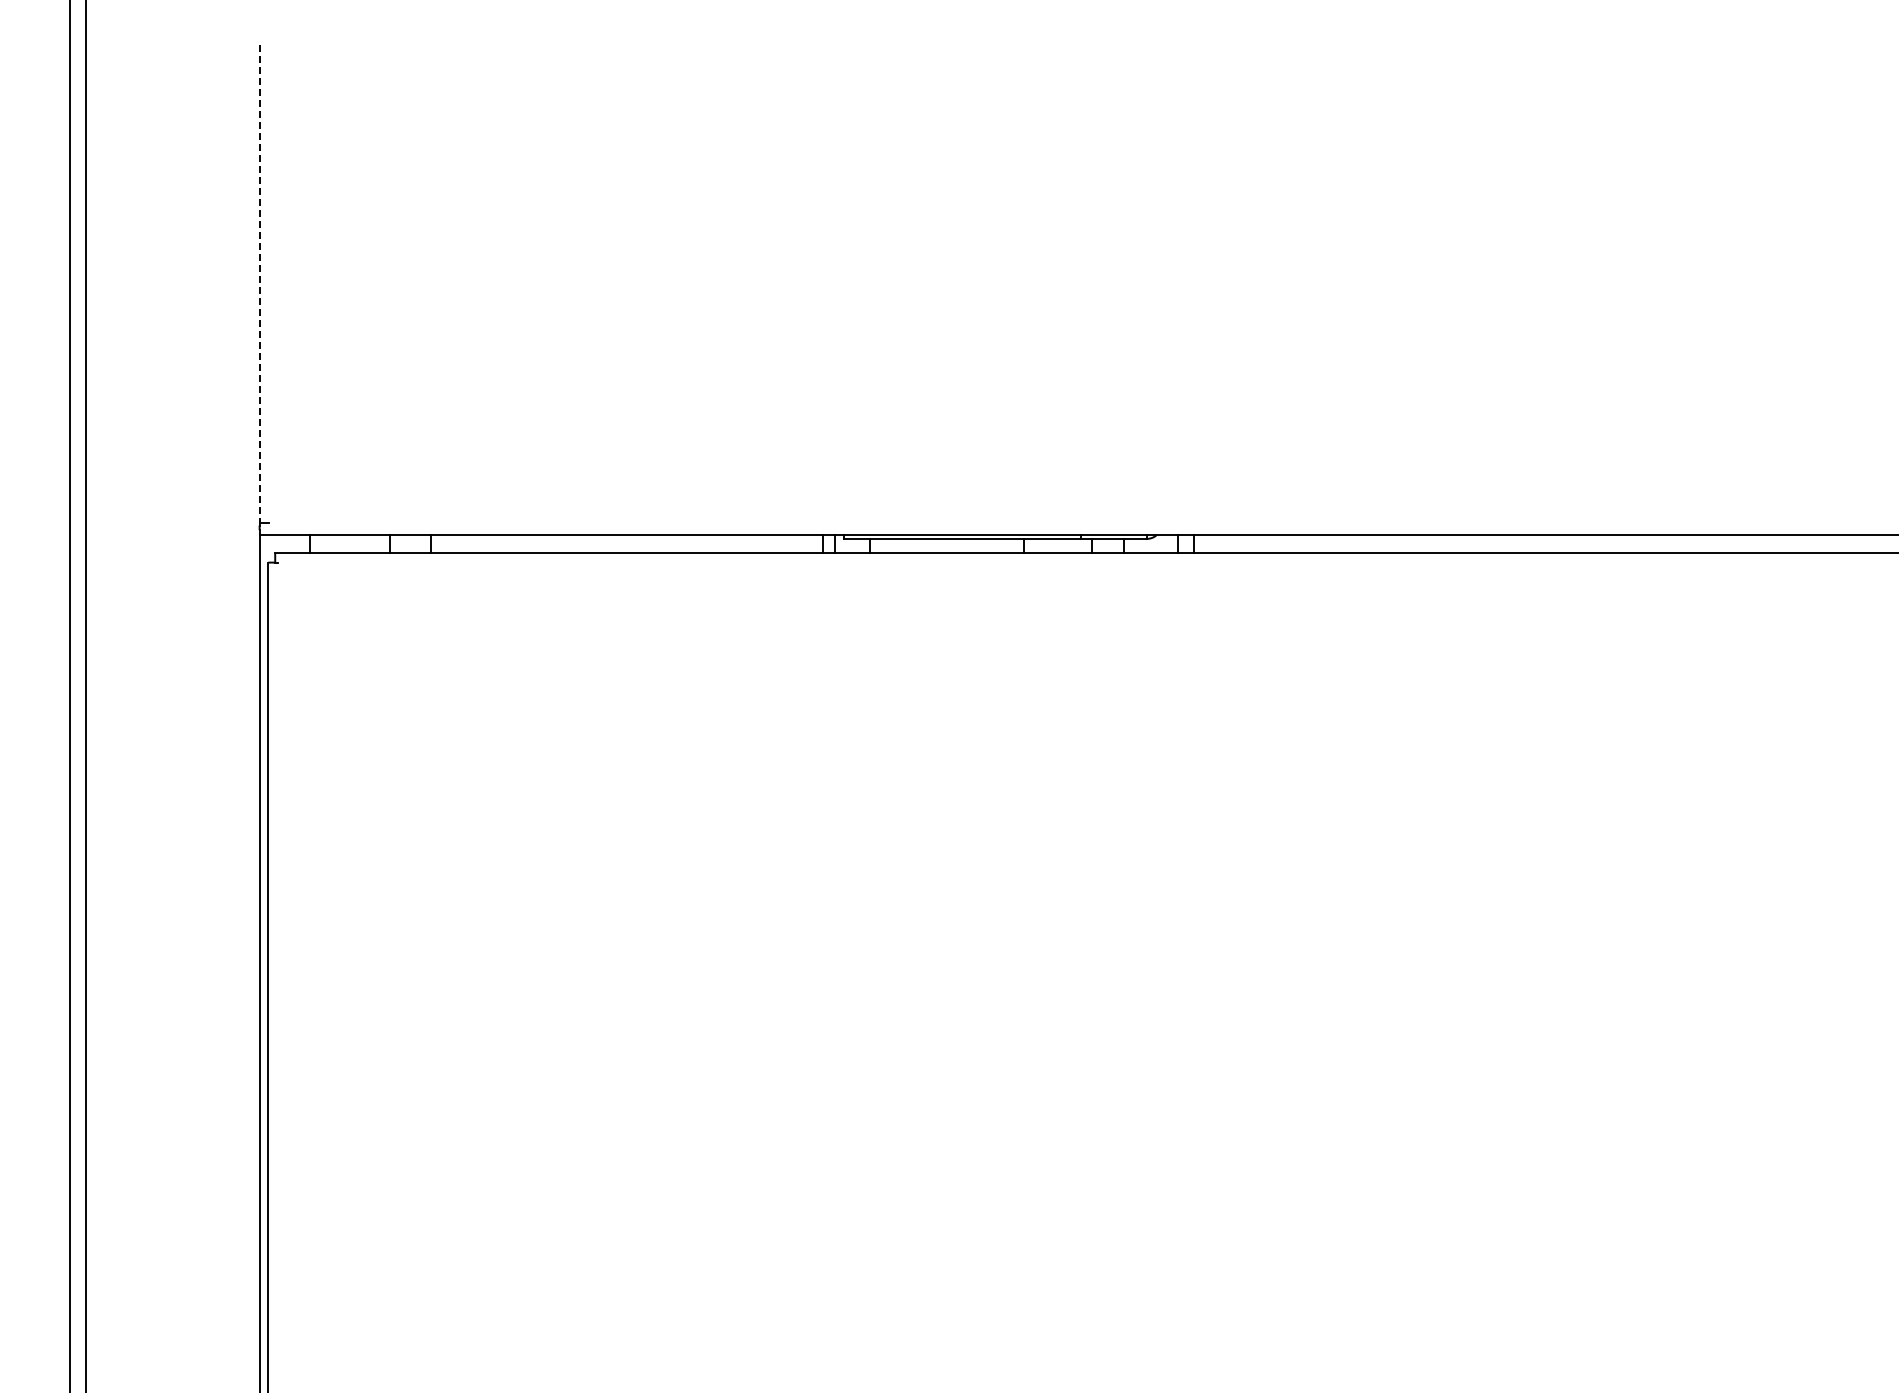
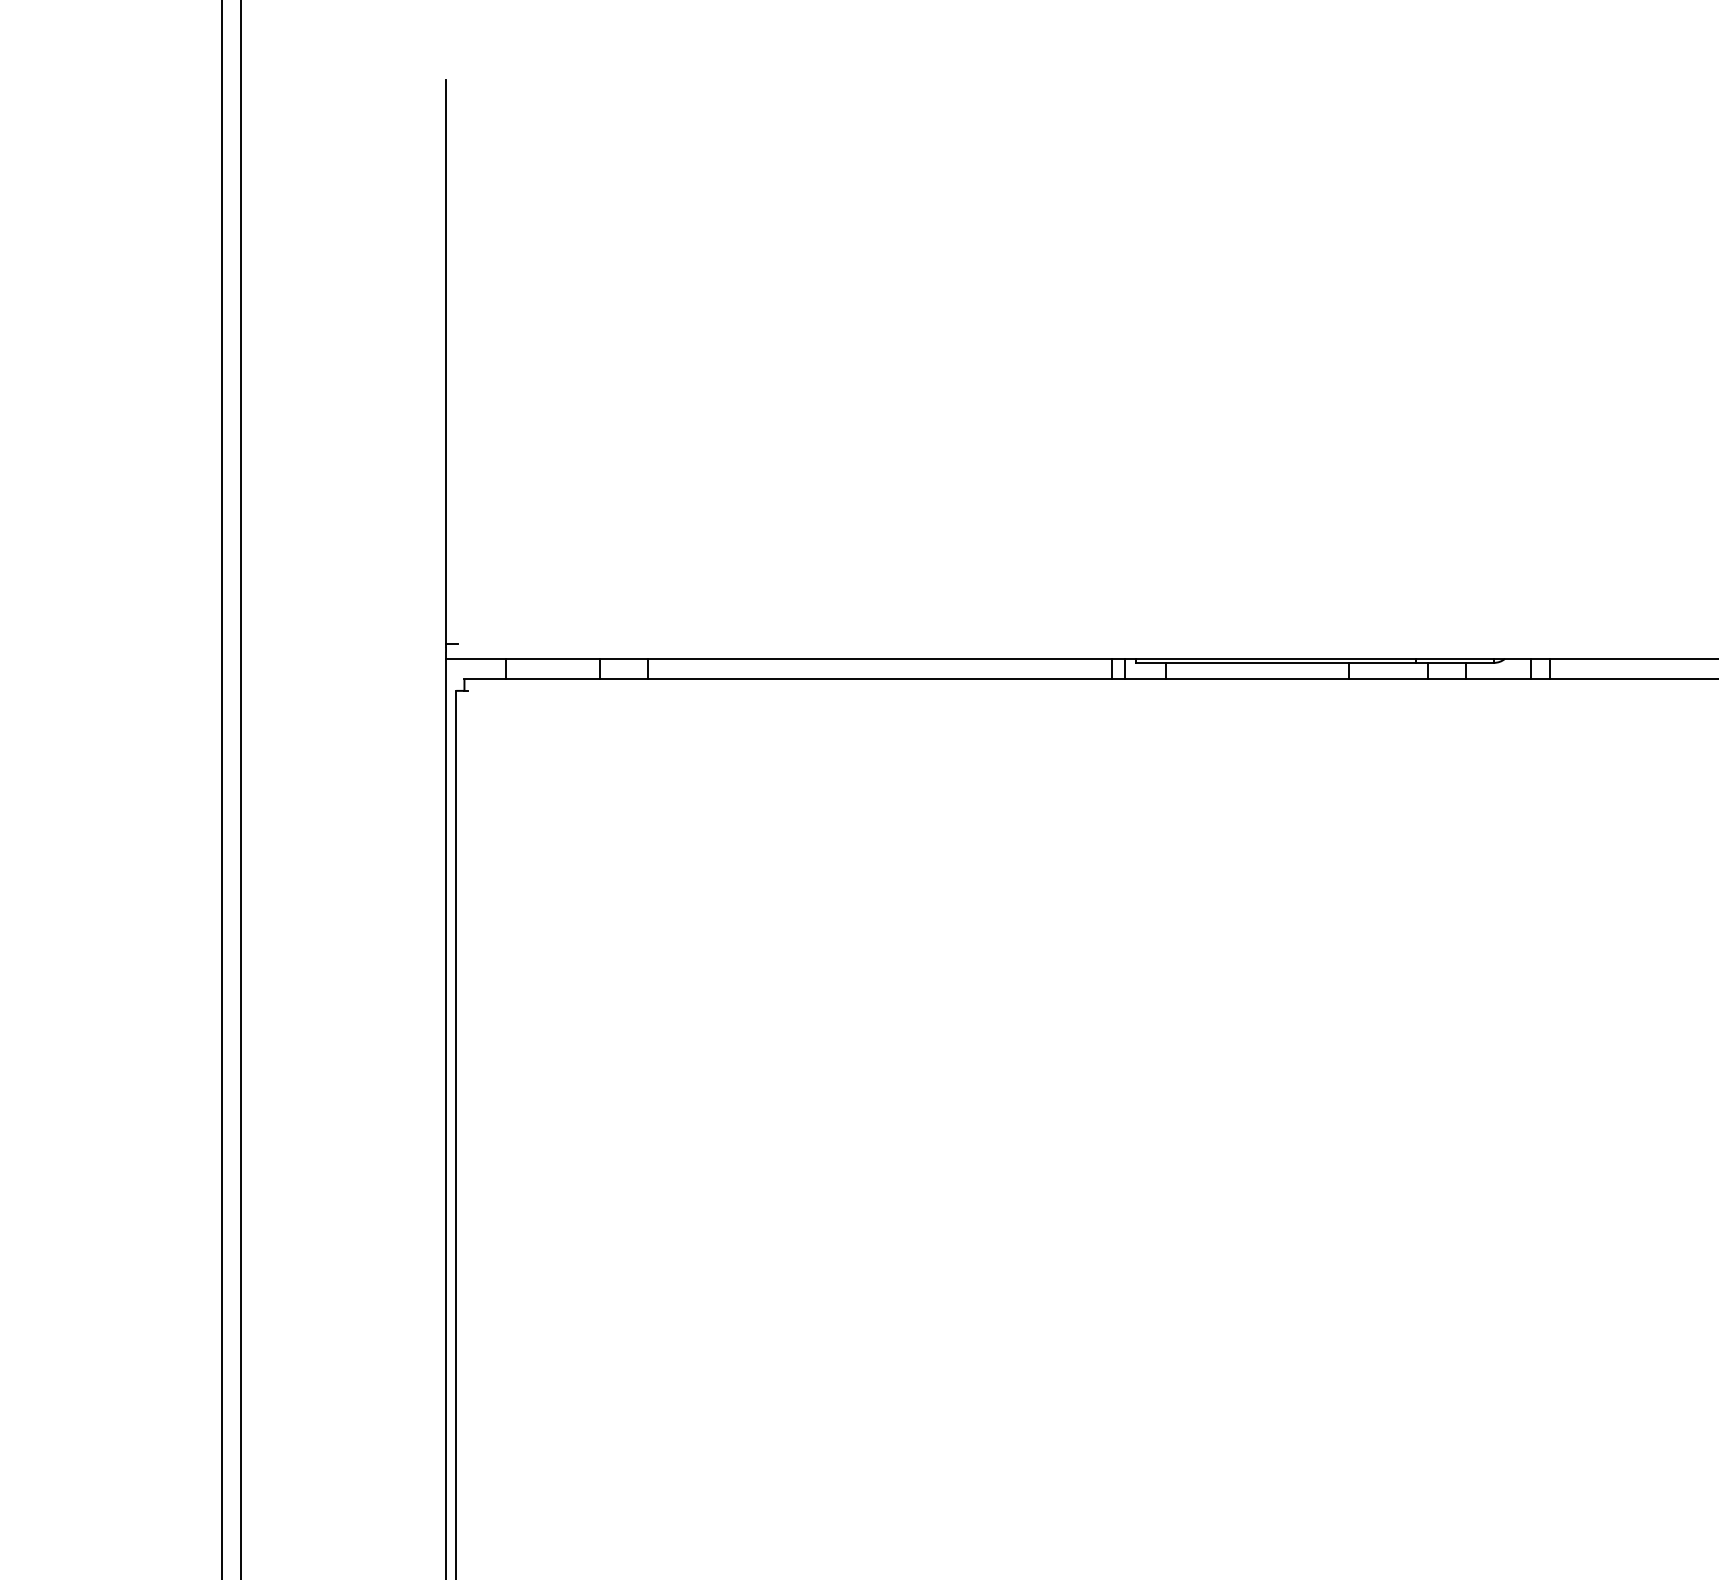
line: (259, 283) -> (445, 361), dashed -> solid

